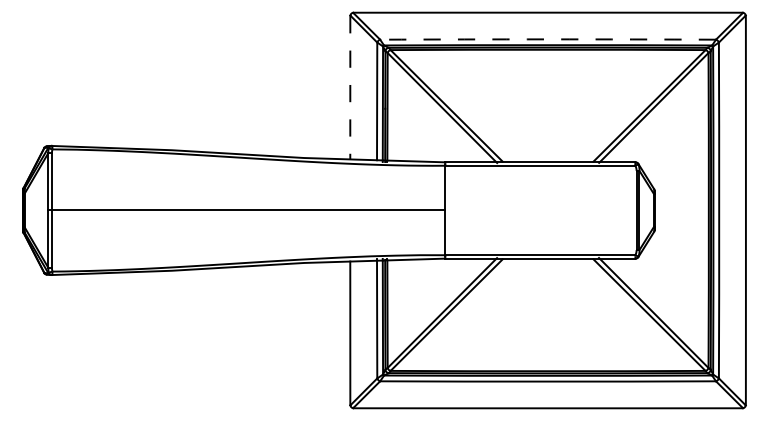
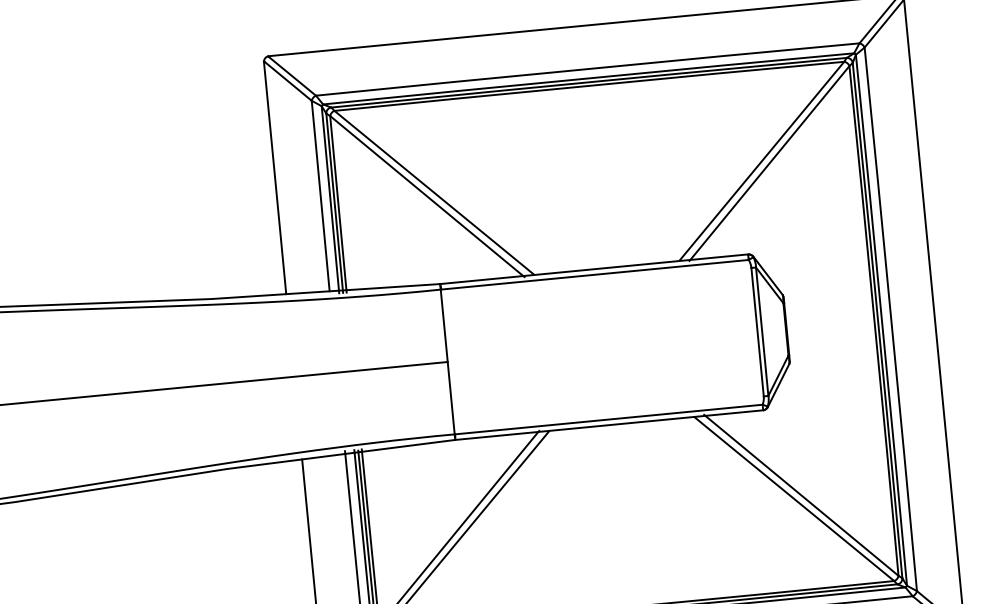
arc: (548, 39) -> (588, 69), dashed -> solid
line: (350, 87) -> (275, 177), dashed -> solid

